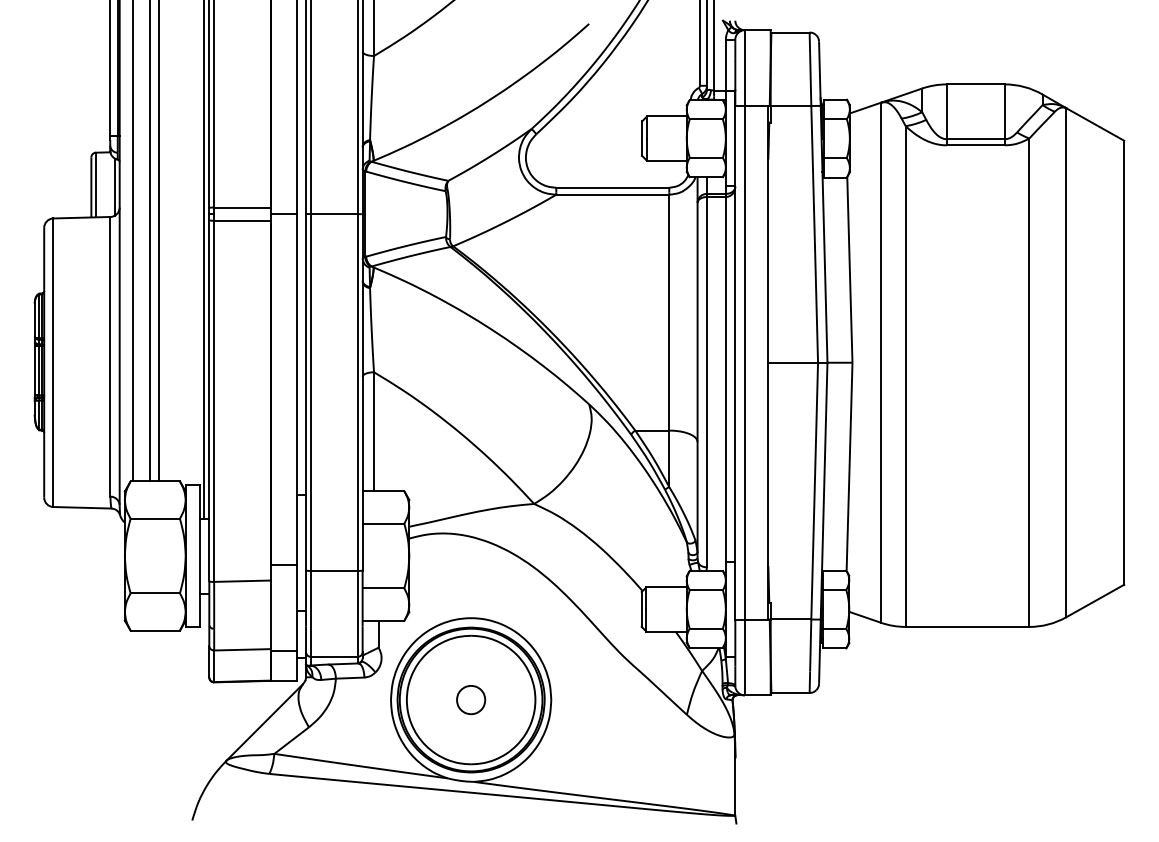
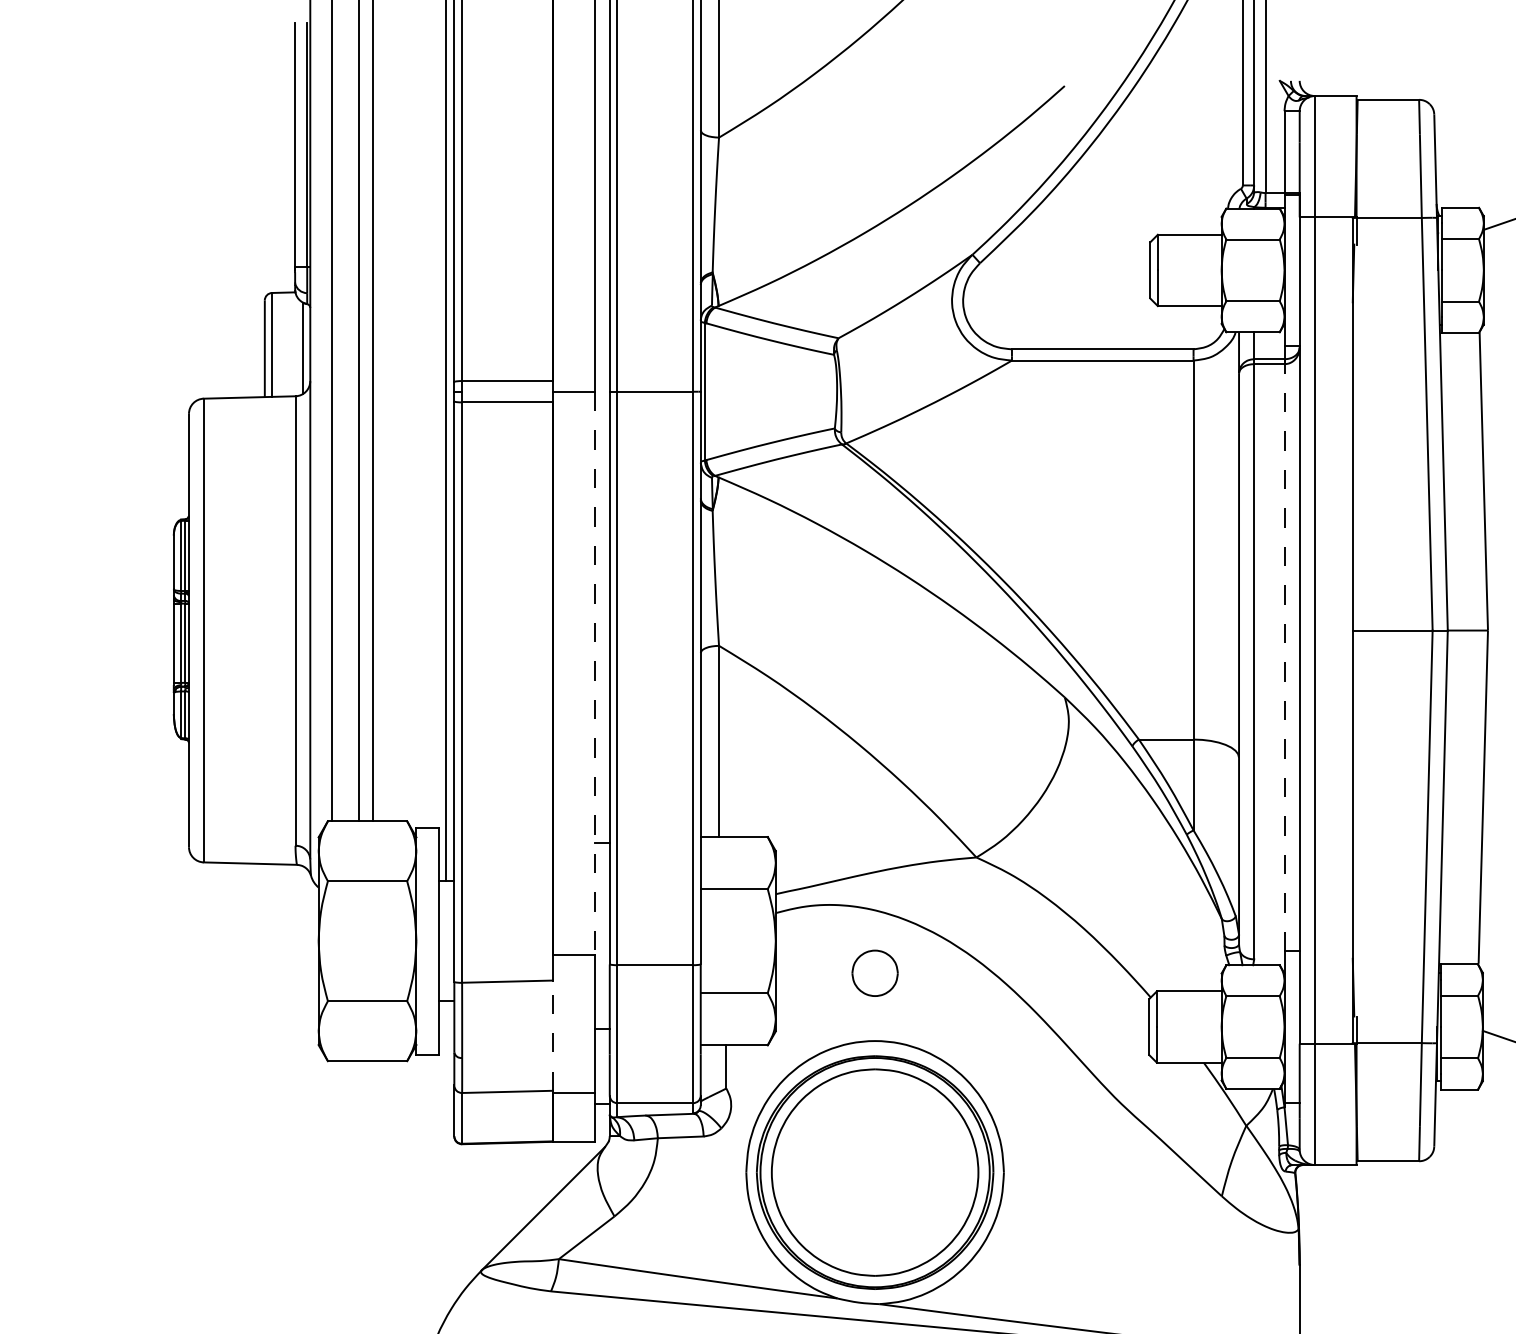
line: (725, 379) -> (1283, 657), solid -> dashed
line: (296, 389) -> (594, 673), solid -> dashed
line: (270, 614) -> (552, 1035), solid -> dashed
part: (471, 700) -> (875, 974), moved

